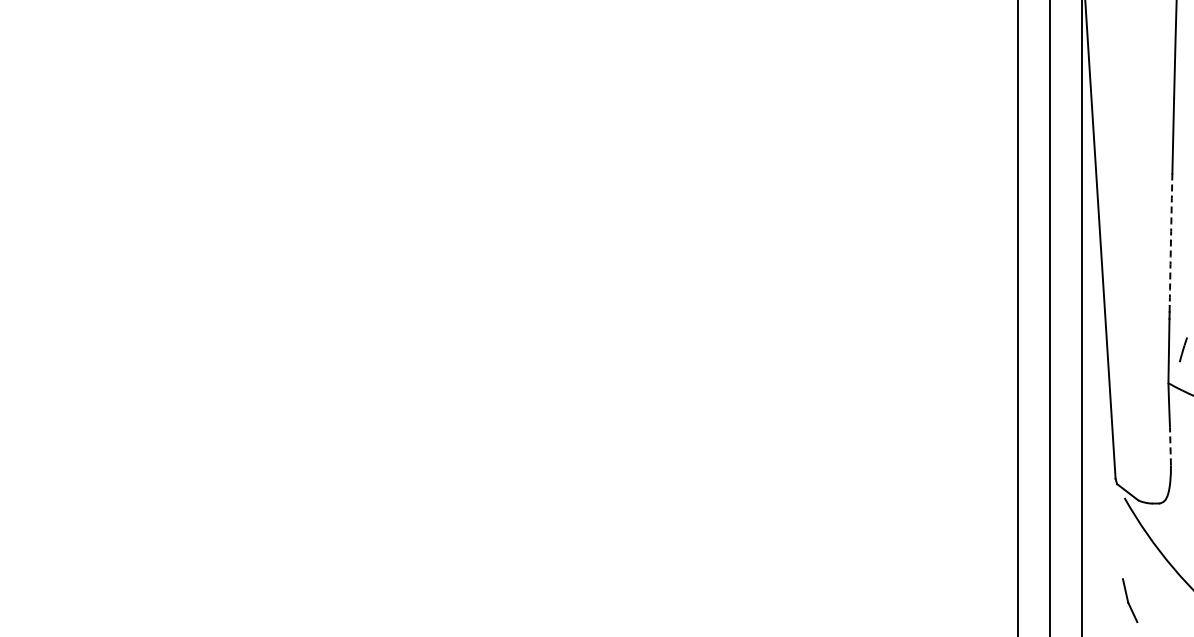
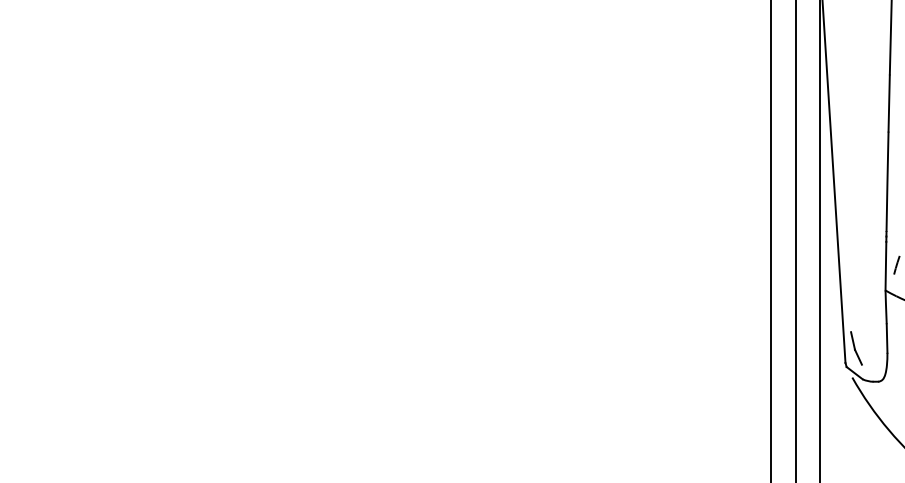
arc: (1171, 239) -> (887, 181), dashed -> solid
line: (1170, 446) -> (887, 338), dashed -> solid
part: (1130, 600) -> (856, 348), moved

